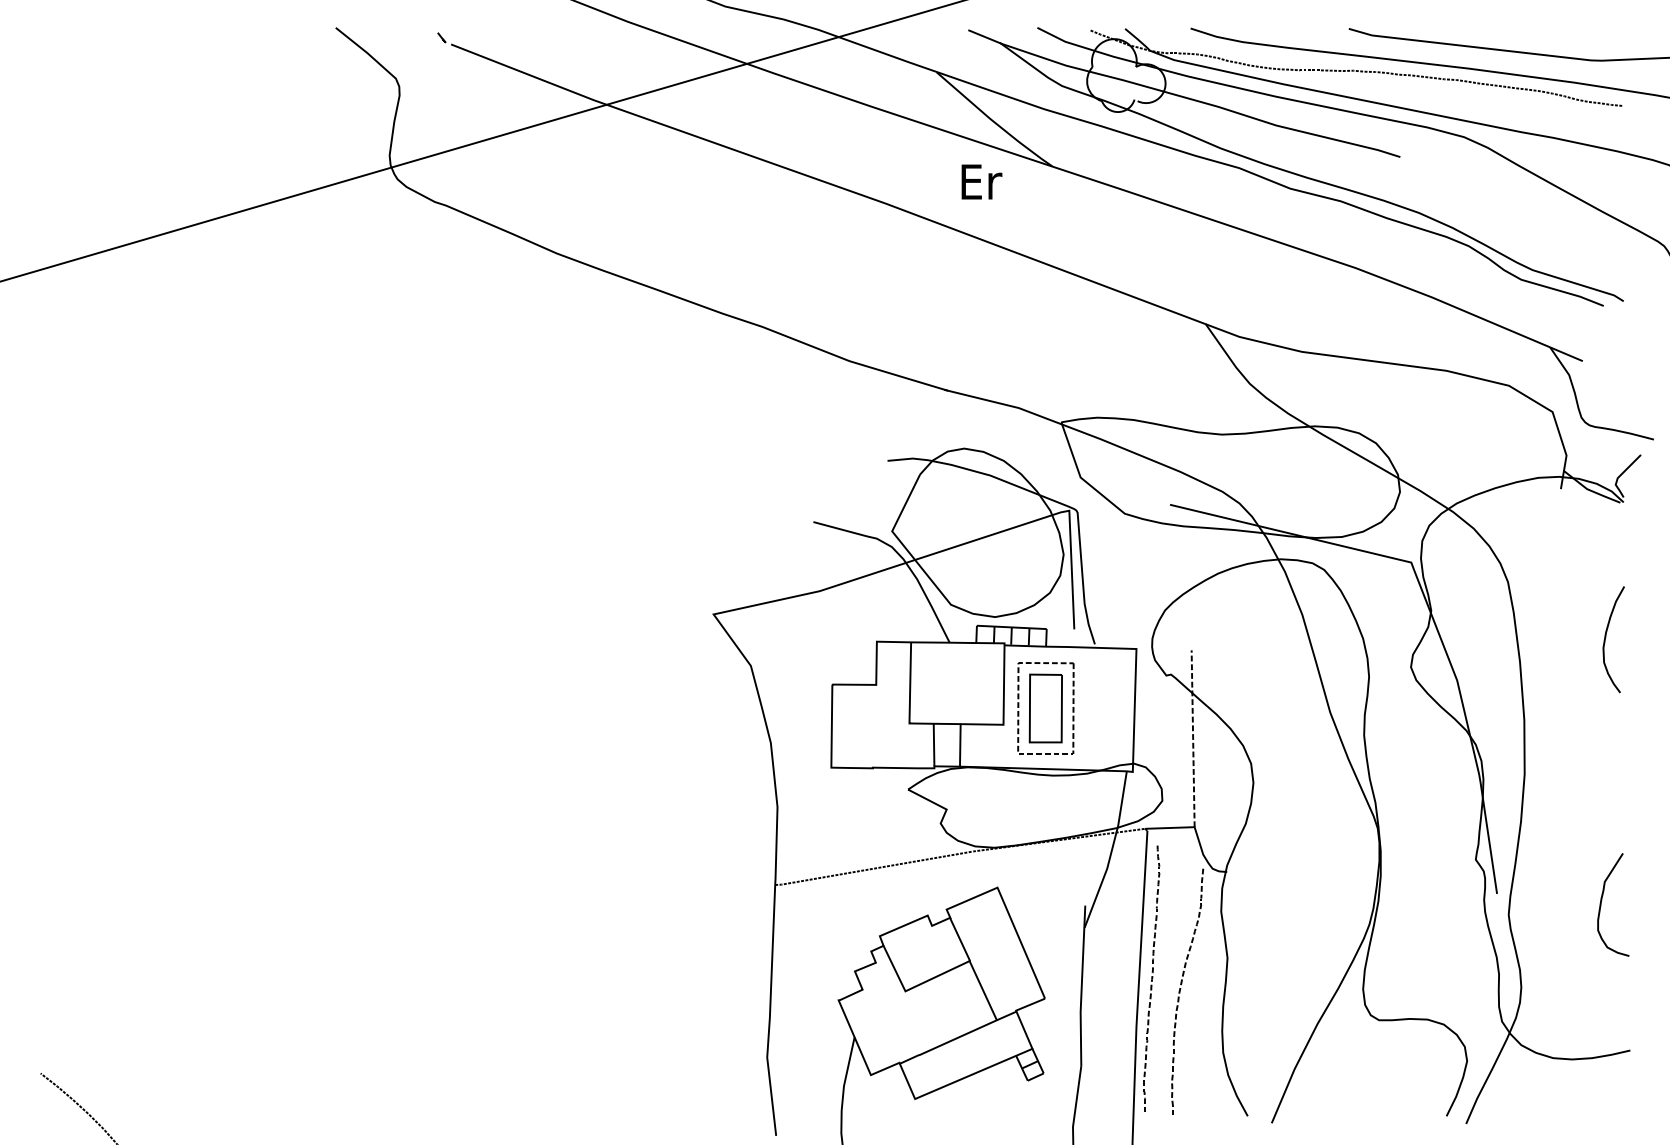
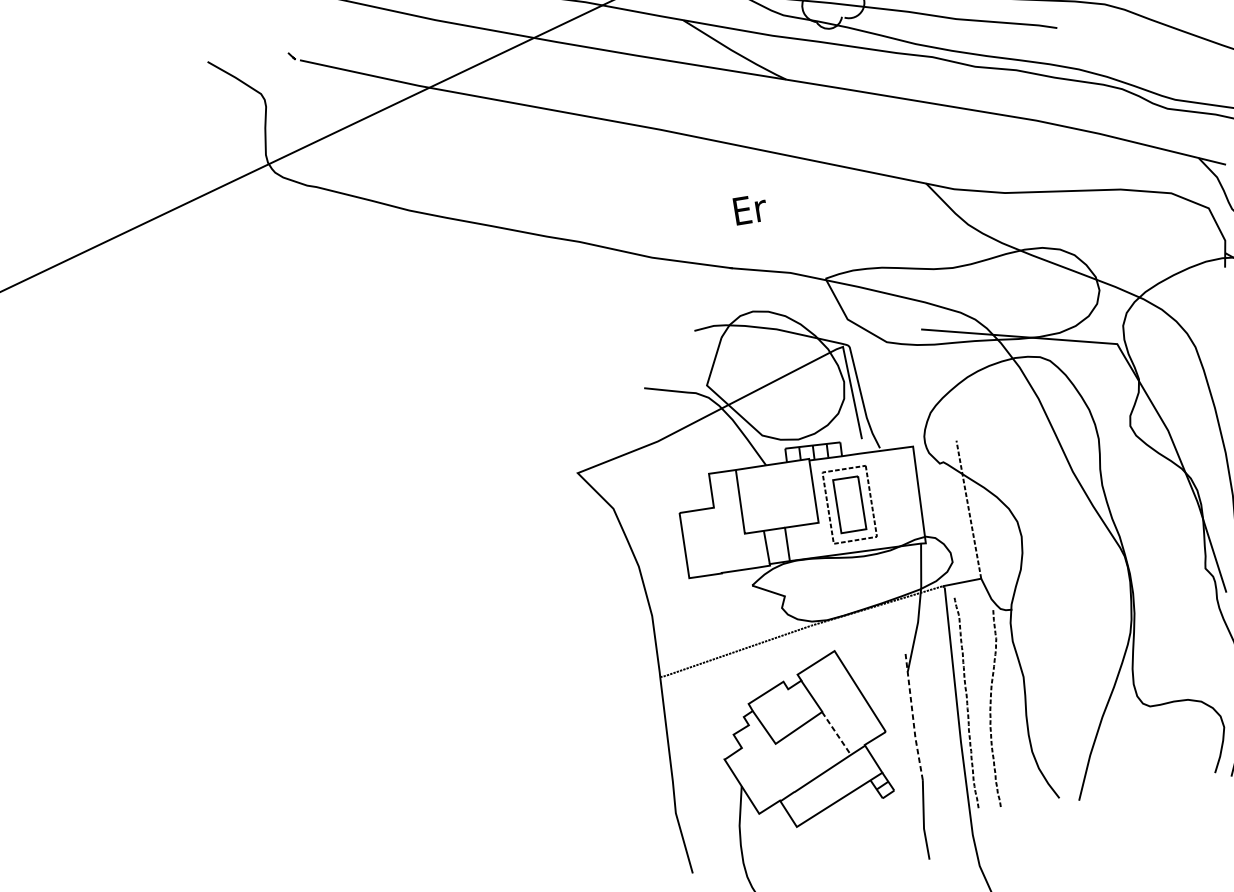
text: (981, 181) -> (750, 209), moved
line: (1081, 986) -> (912, 717), solid -> dashed
line: (983, 990) -> (836, 733), solid -> dashed

